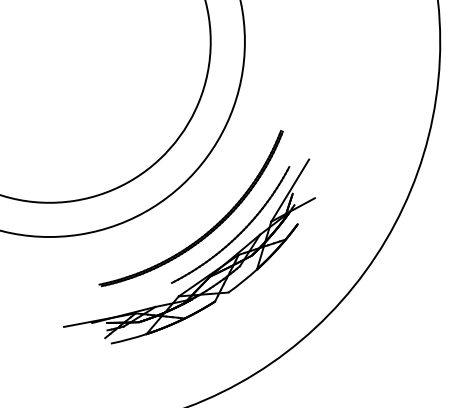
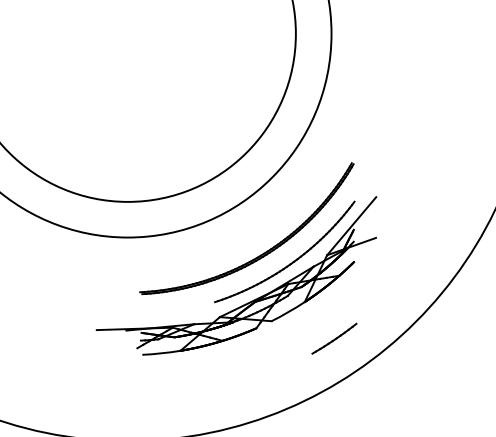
part: (290, 299) -> (334, 338), added

